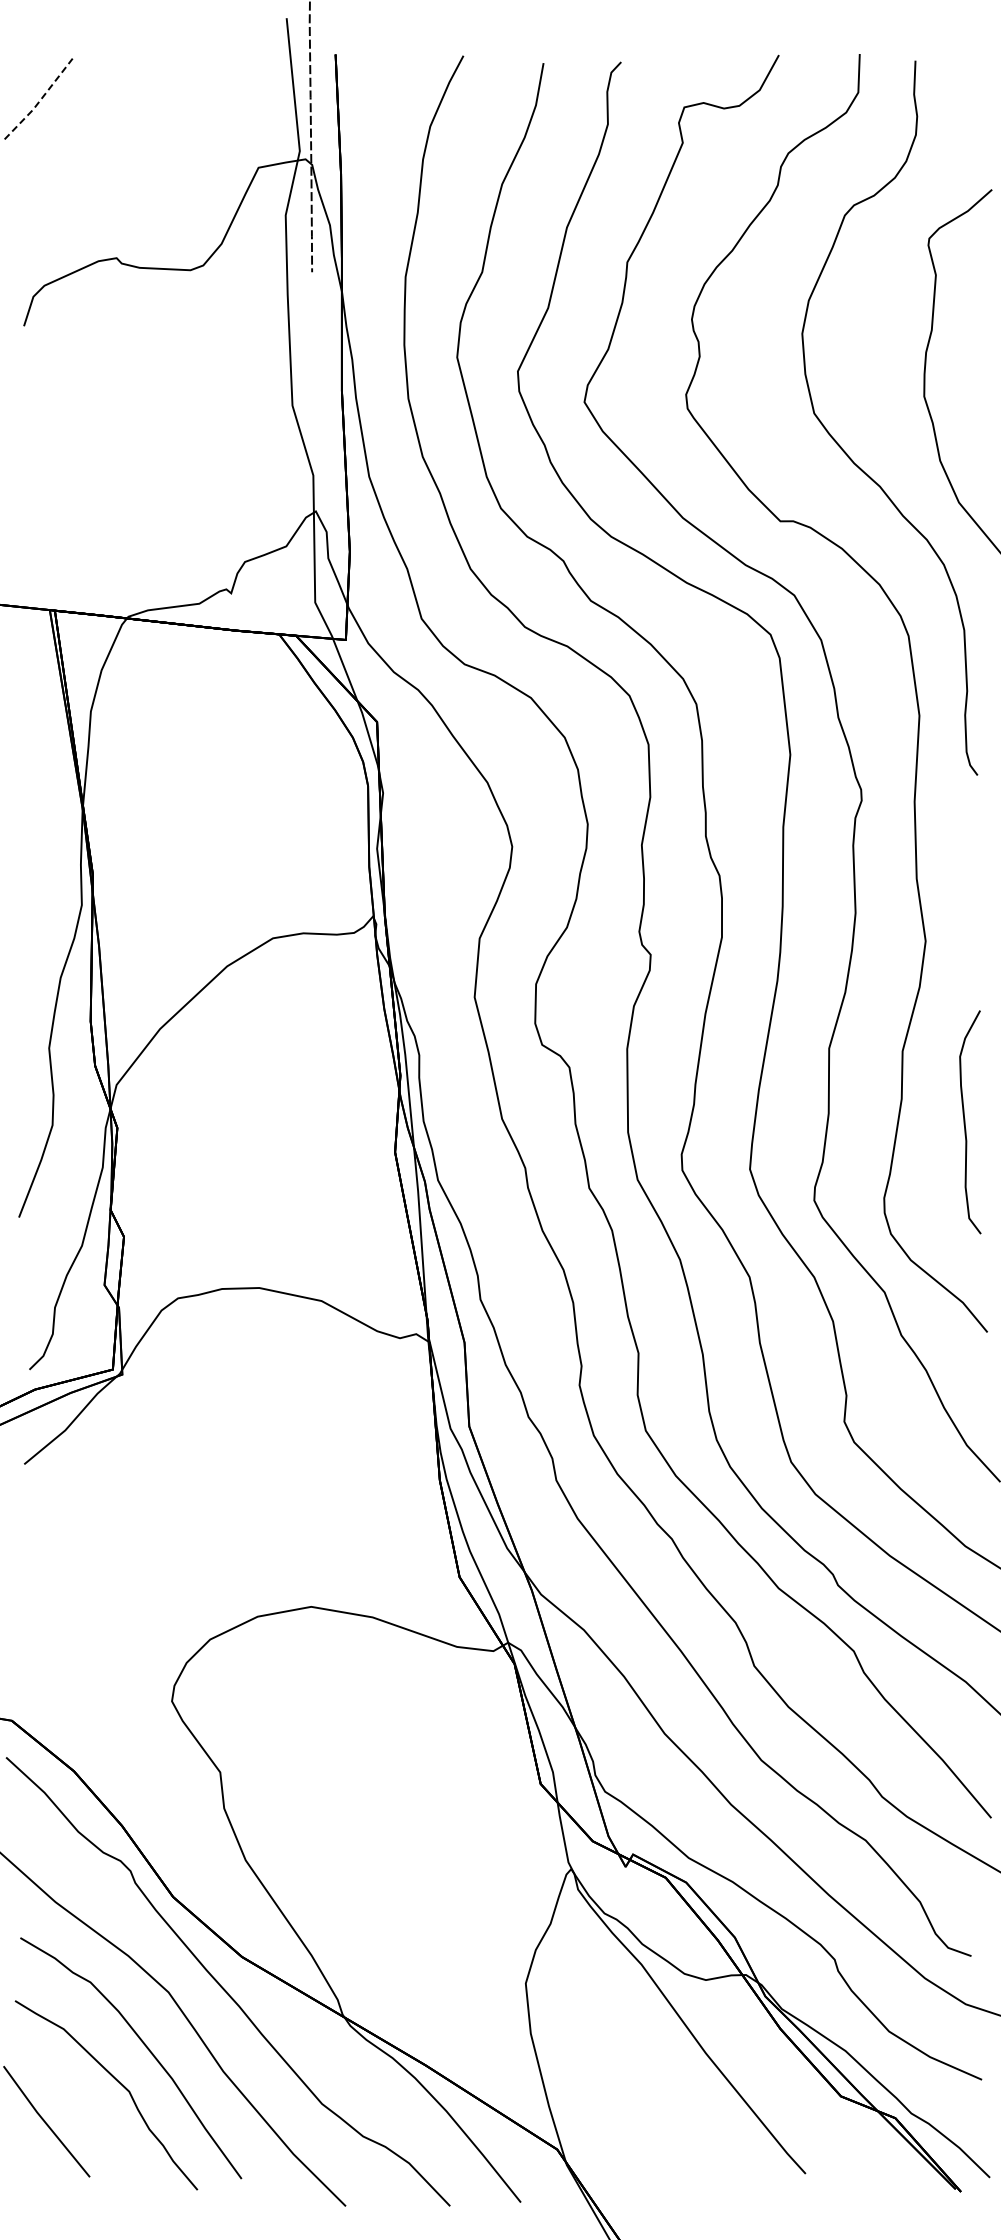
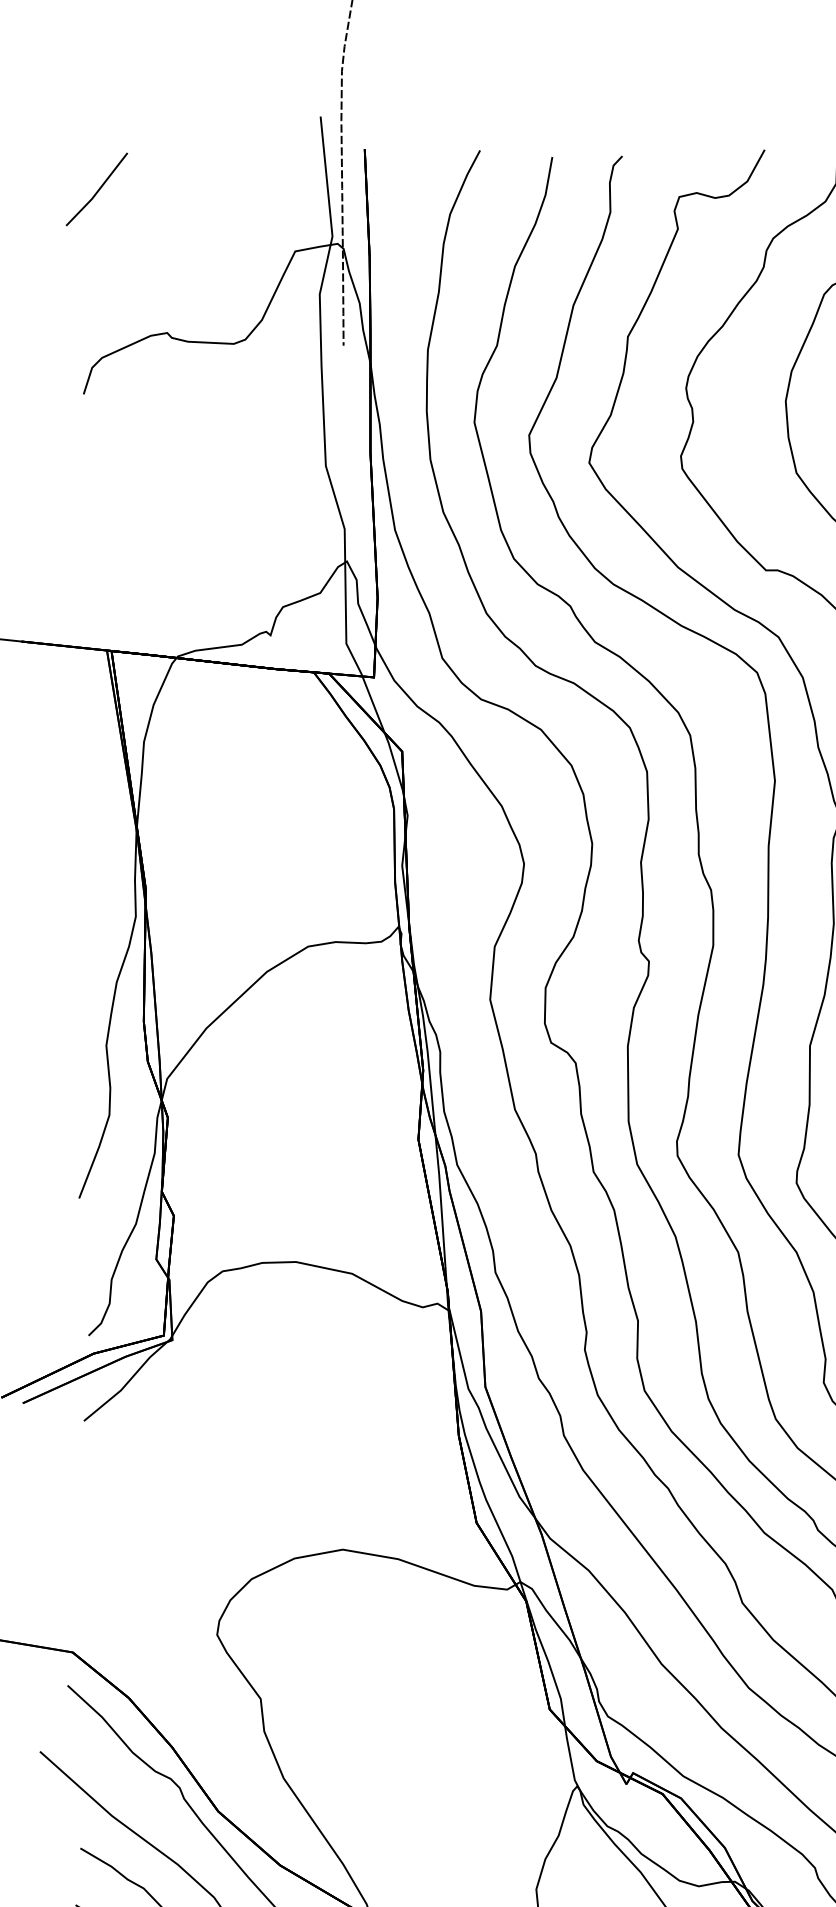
line: (39, 101) -> (97, 191), dashed -> solid

